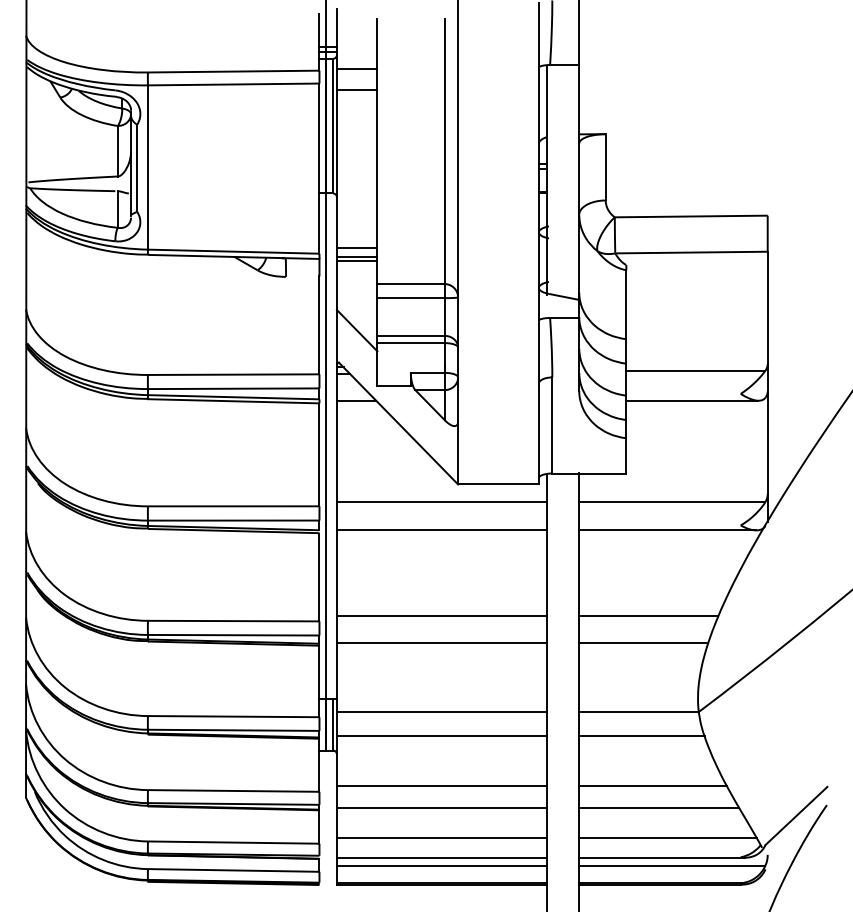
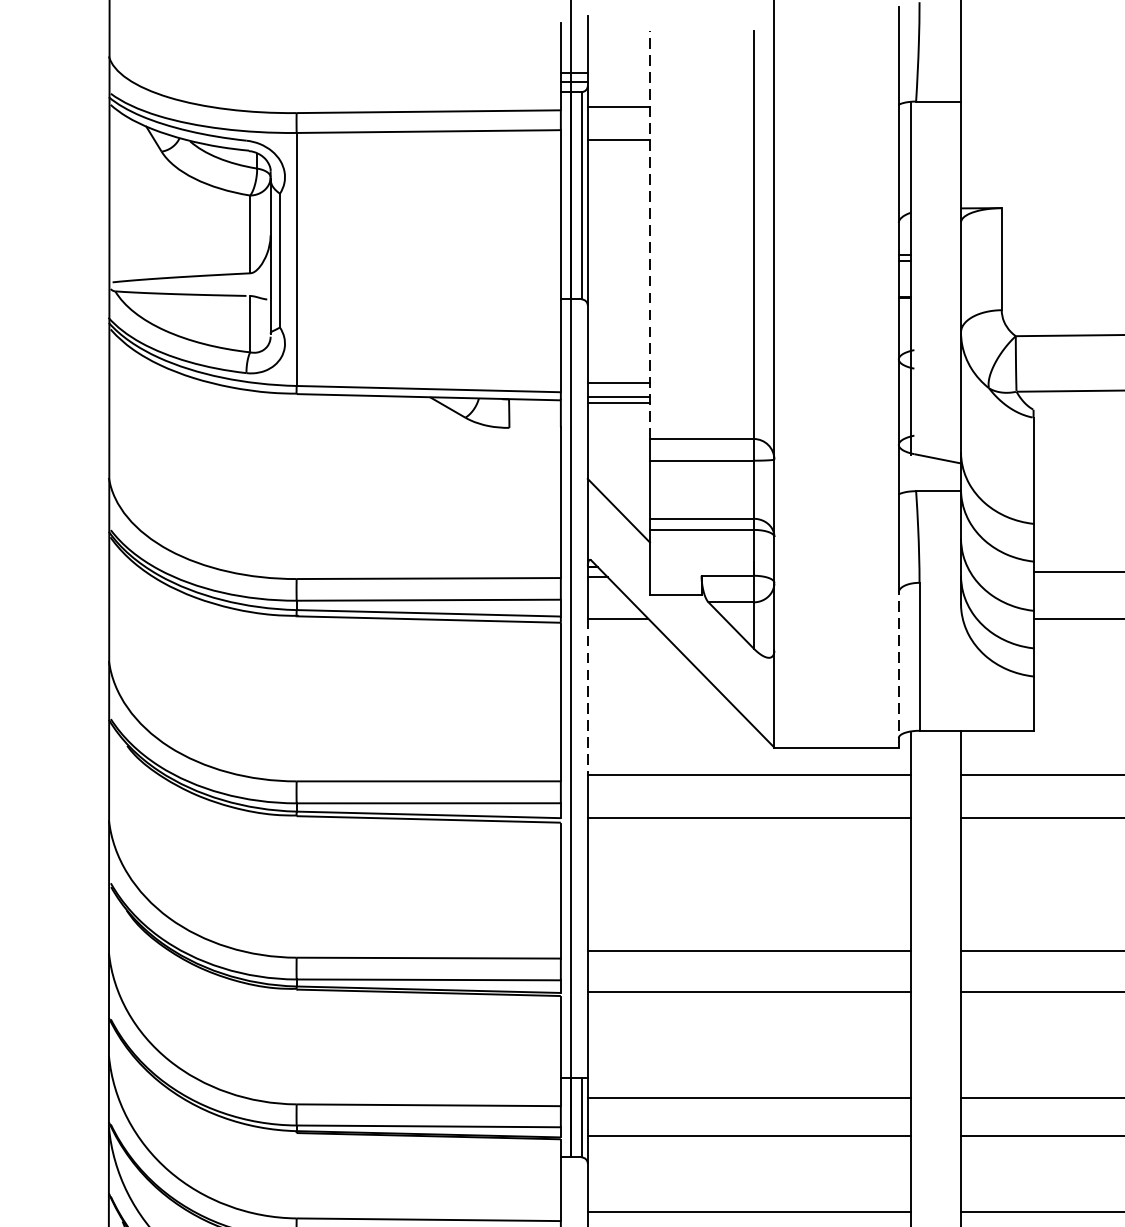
line: (377, 151) -> (650, 234), solid -> dashed
line: (538, 433) -> (898, 669), solid -> dashed
line: (336, 451) -> (587, 696), solid -> dashed

